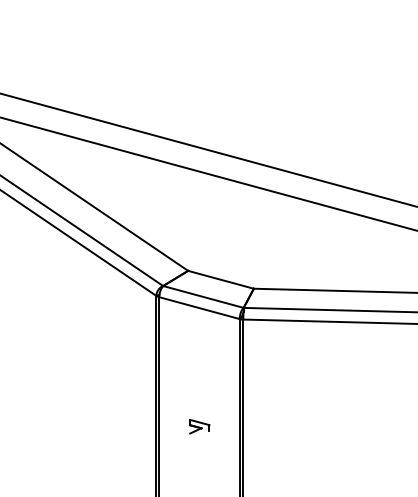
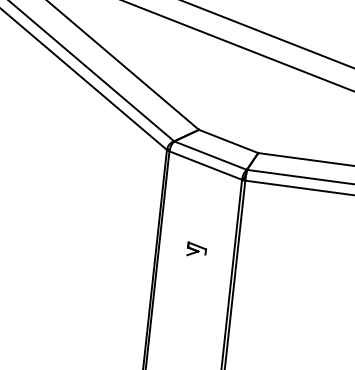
part: (199, 426) -> (196, 249), moved

